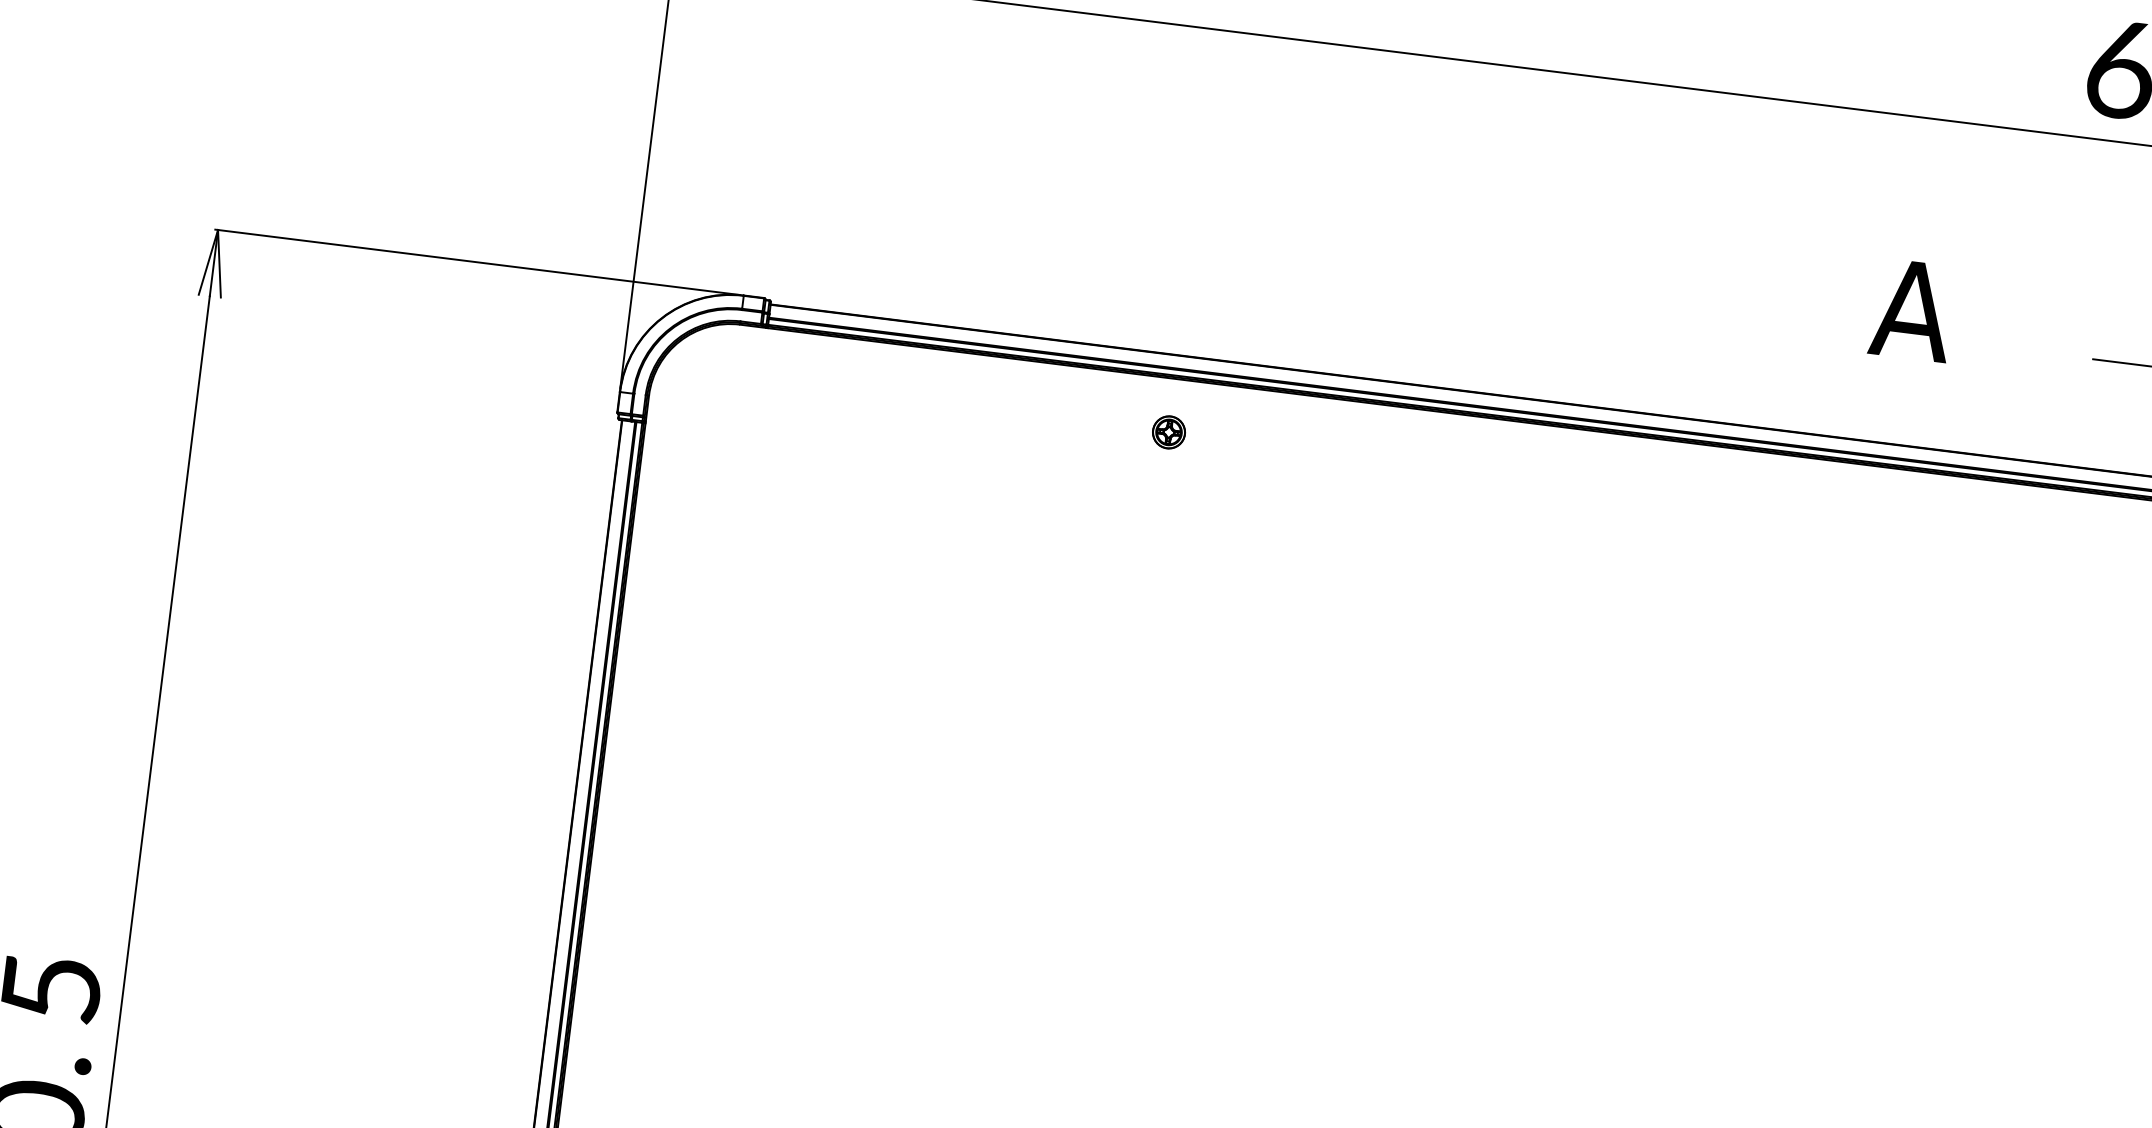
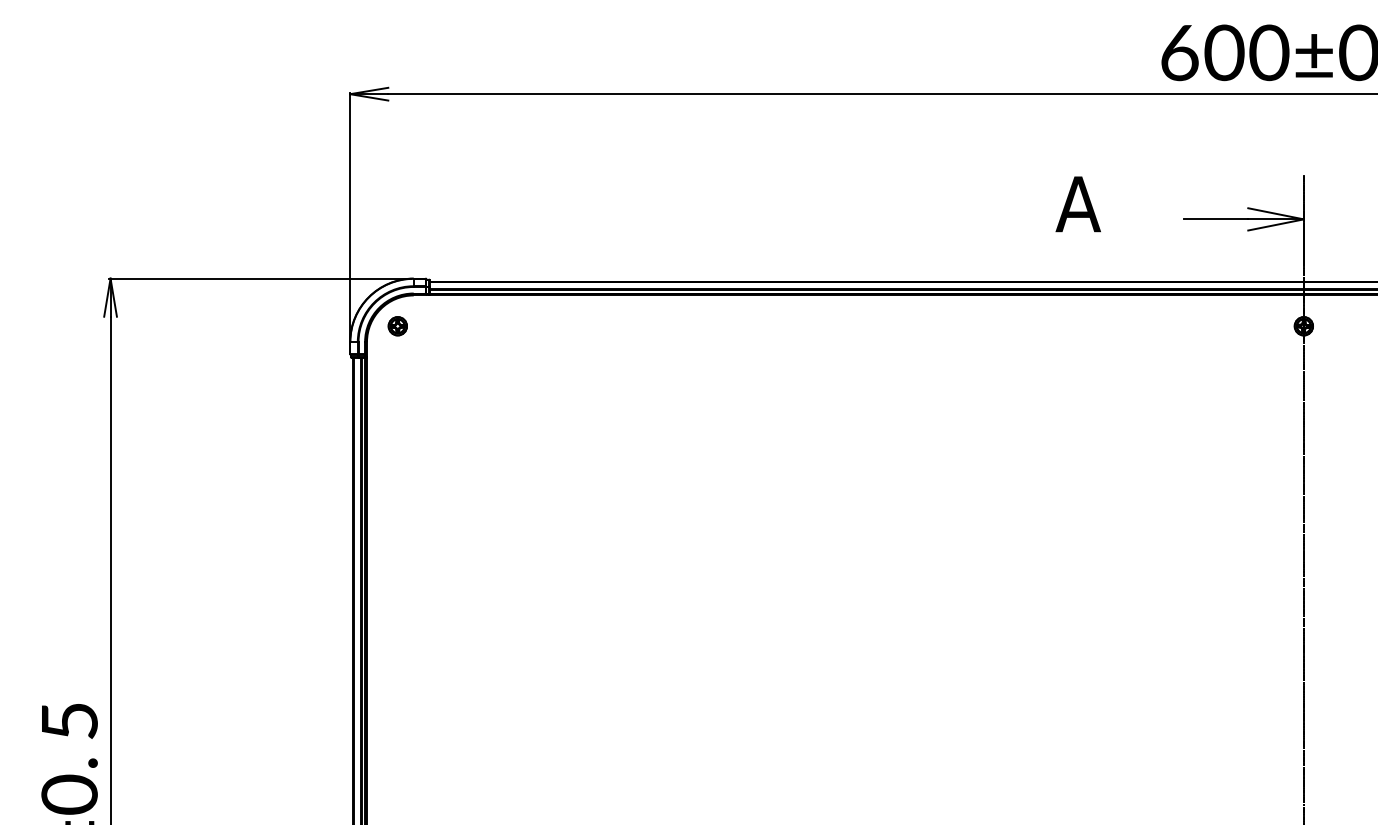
part: (1168, 432) -> (397, 326), moved

